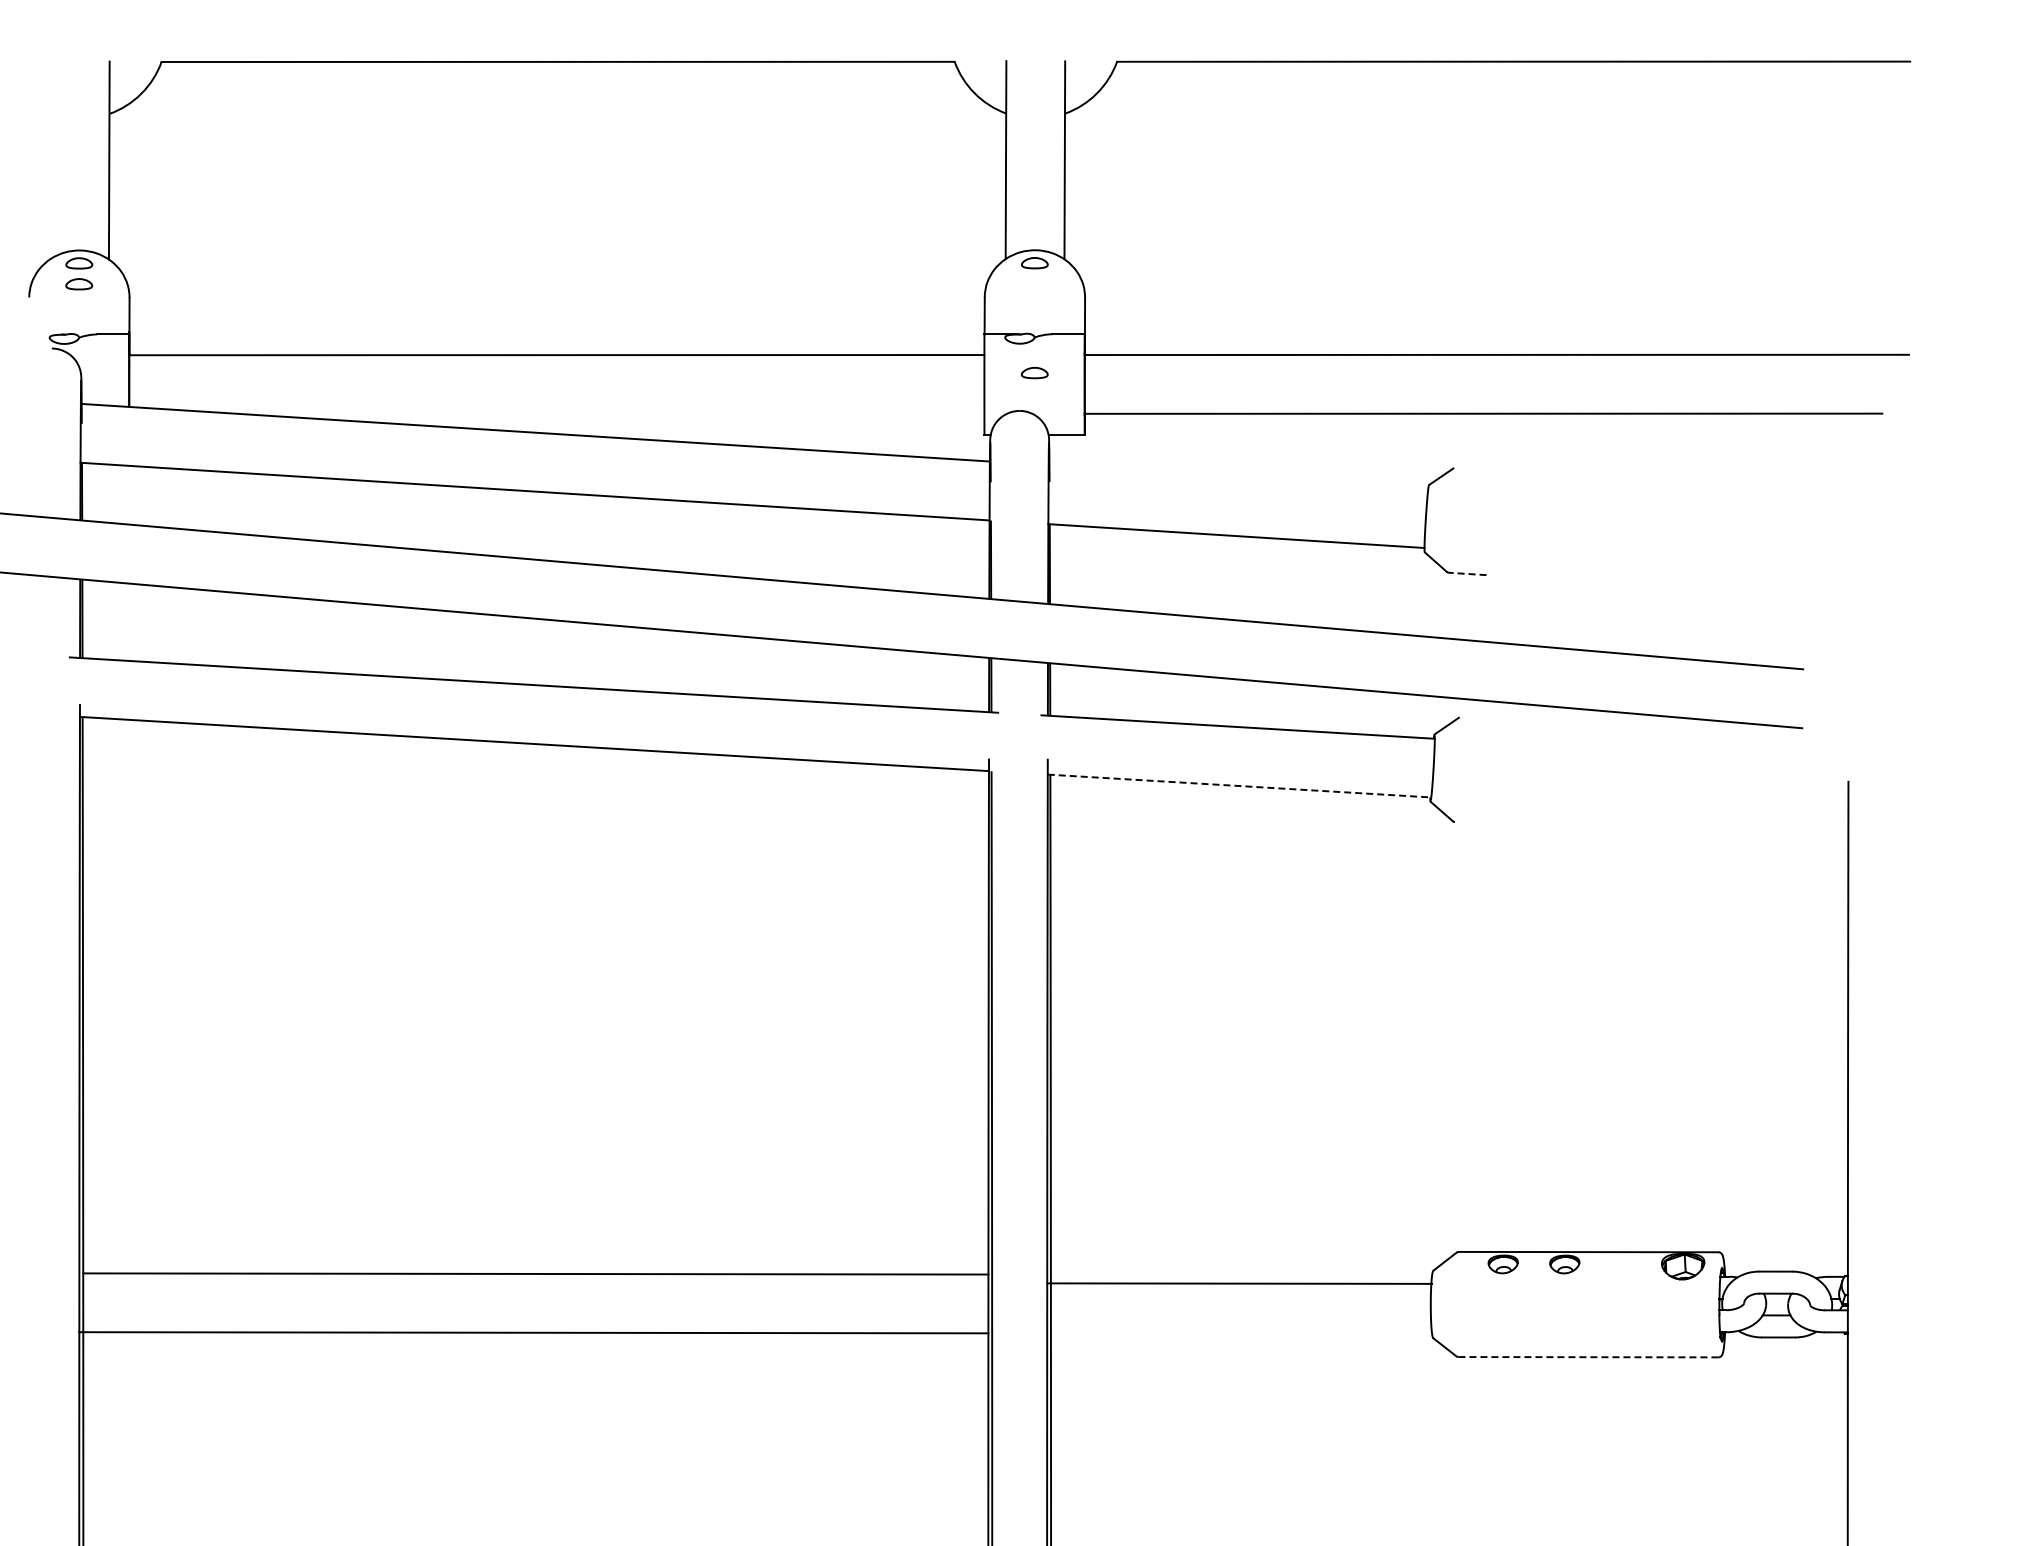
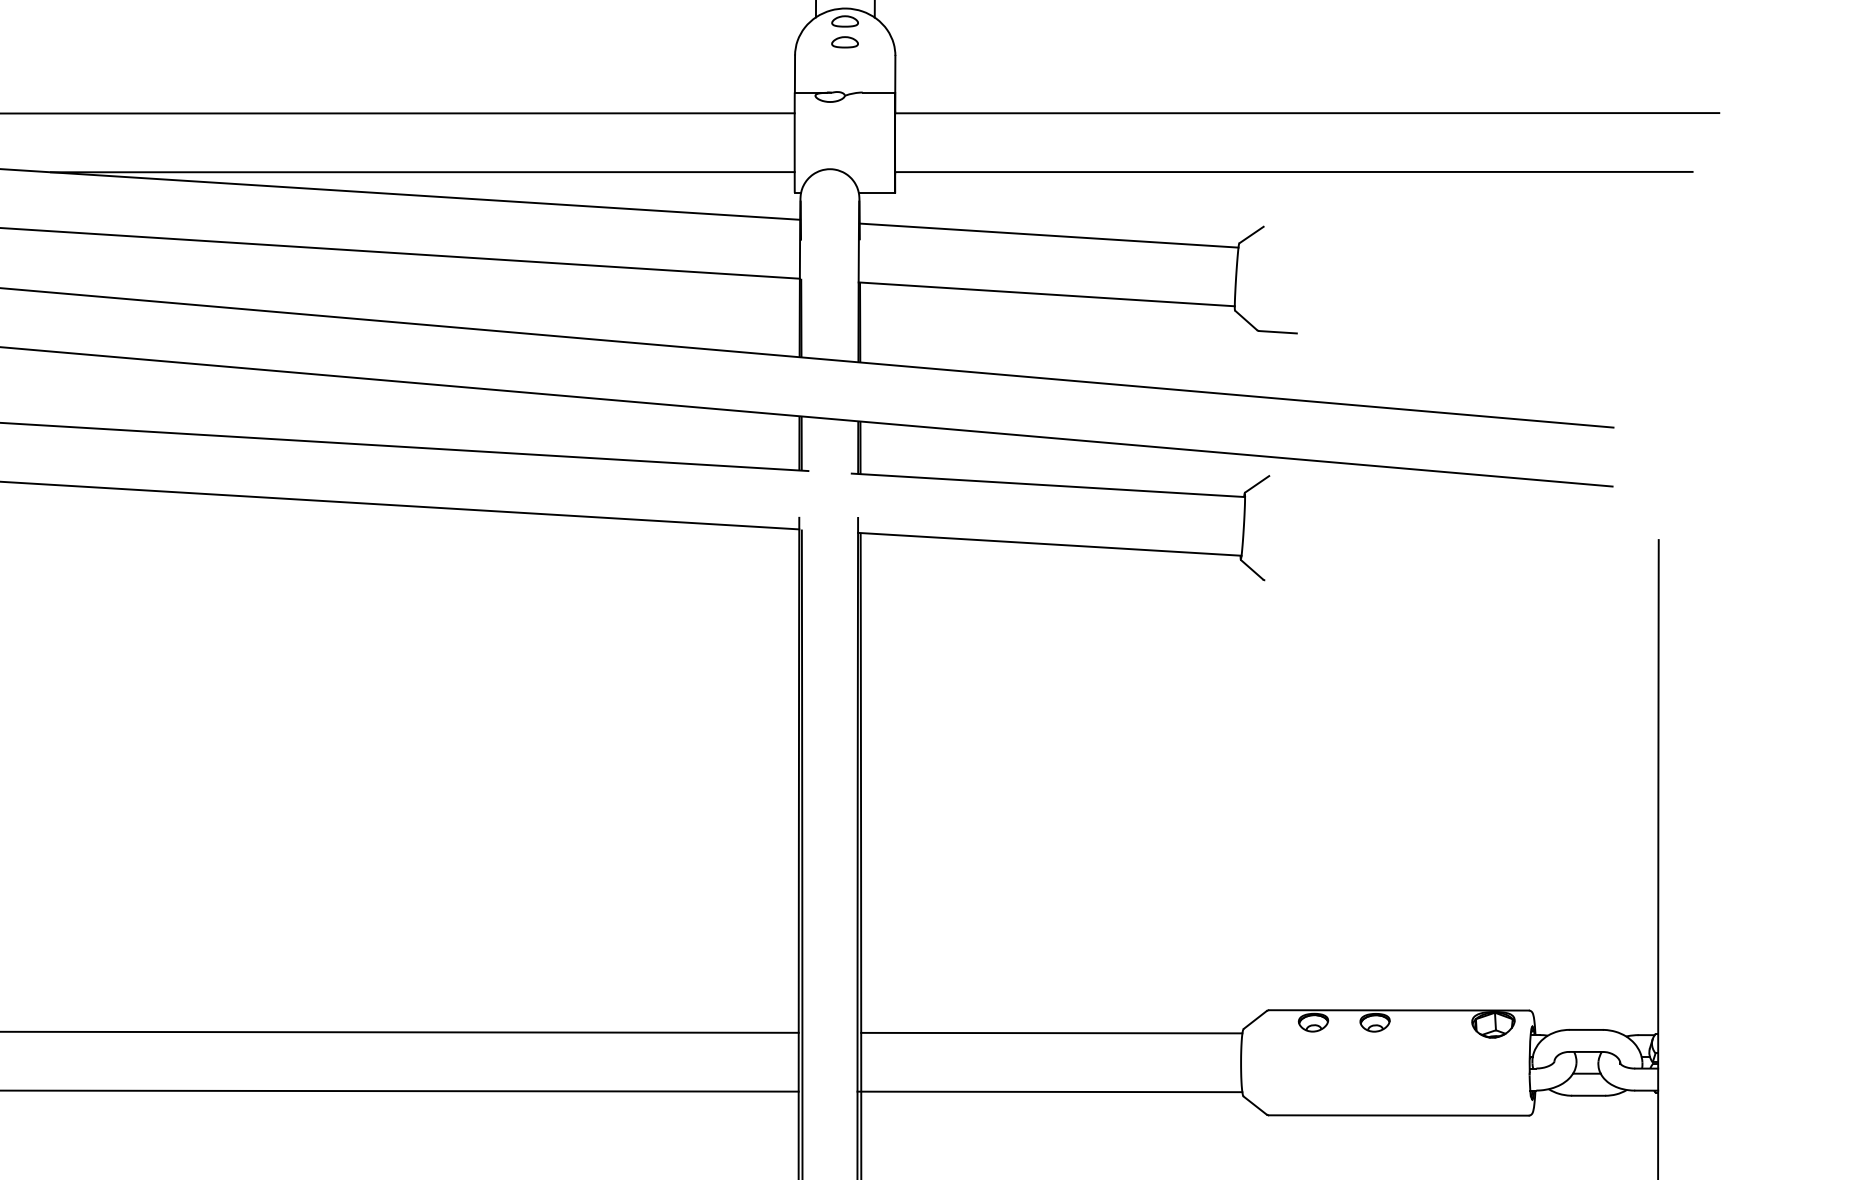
part: (1034, 373) -> (844, 42), moved
line: (612, 413) -> (422, 171), added
line: (1238, 477) -> (1048, 235), added
line: (1467, 573) -> (1277, 331), dashed -> solid
line: (1240, 786) -> (1050, 544), dashed -> solid
line: (1241, 1274) -> (1051, 1032), added
line: (1239, 1283) -> (1049, 1091), moved
line: (1588, 1357) -> (1398, 1115), dashed -> solid

